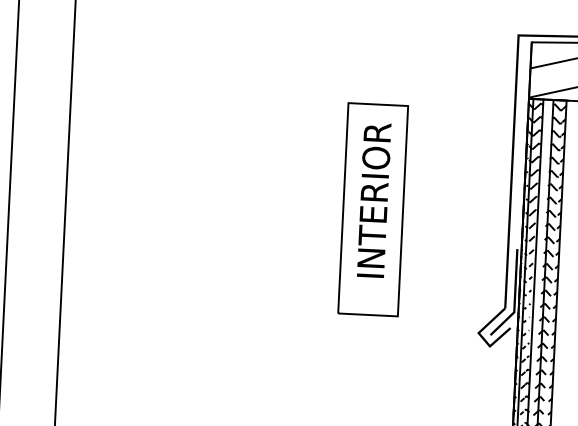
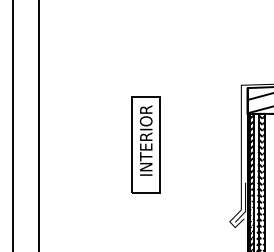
part: (372, 208) -> (145, 144), moved

